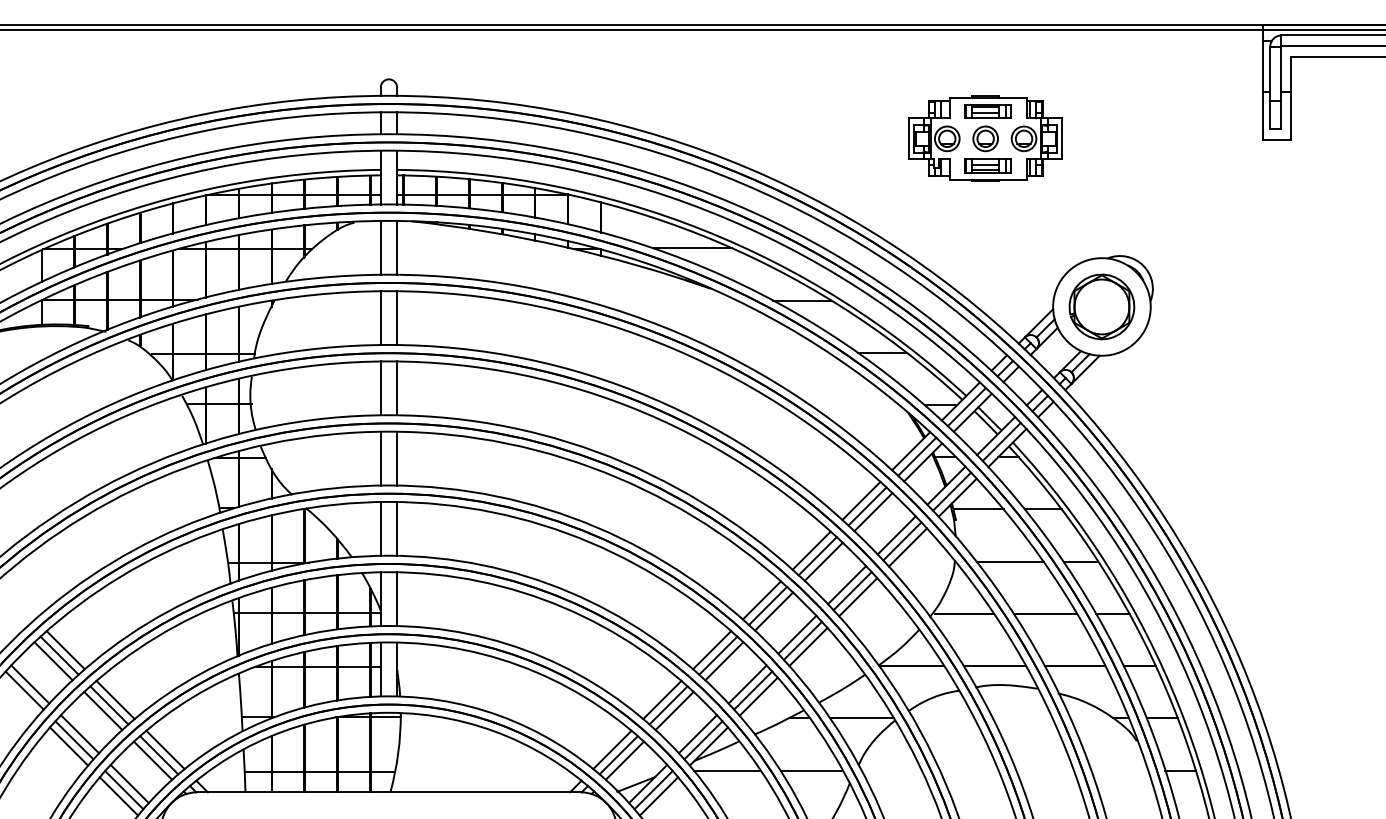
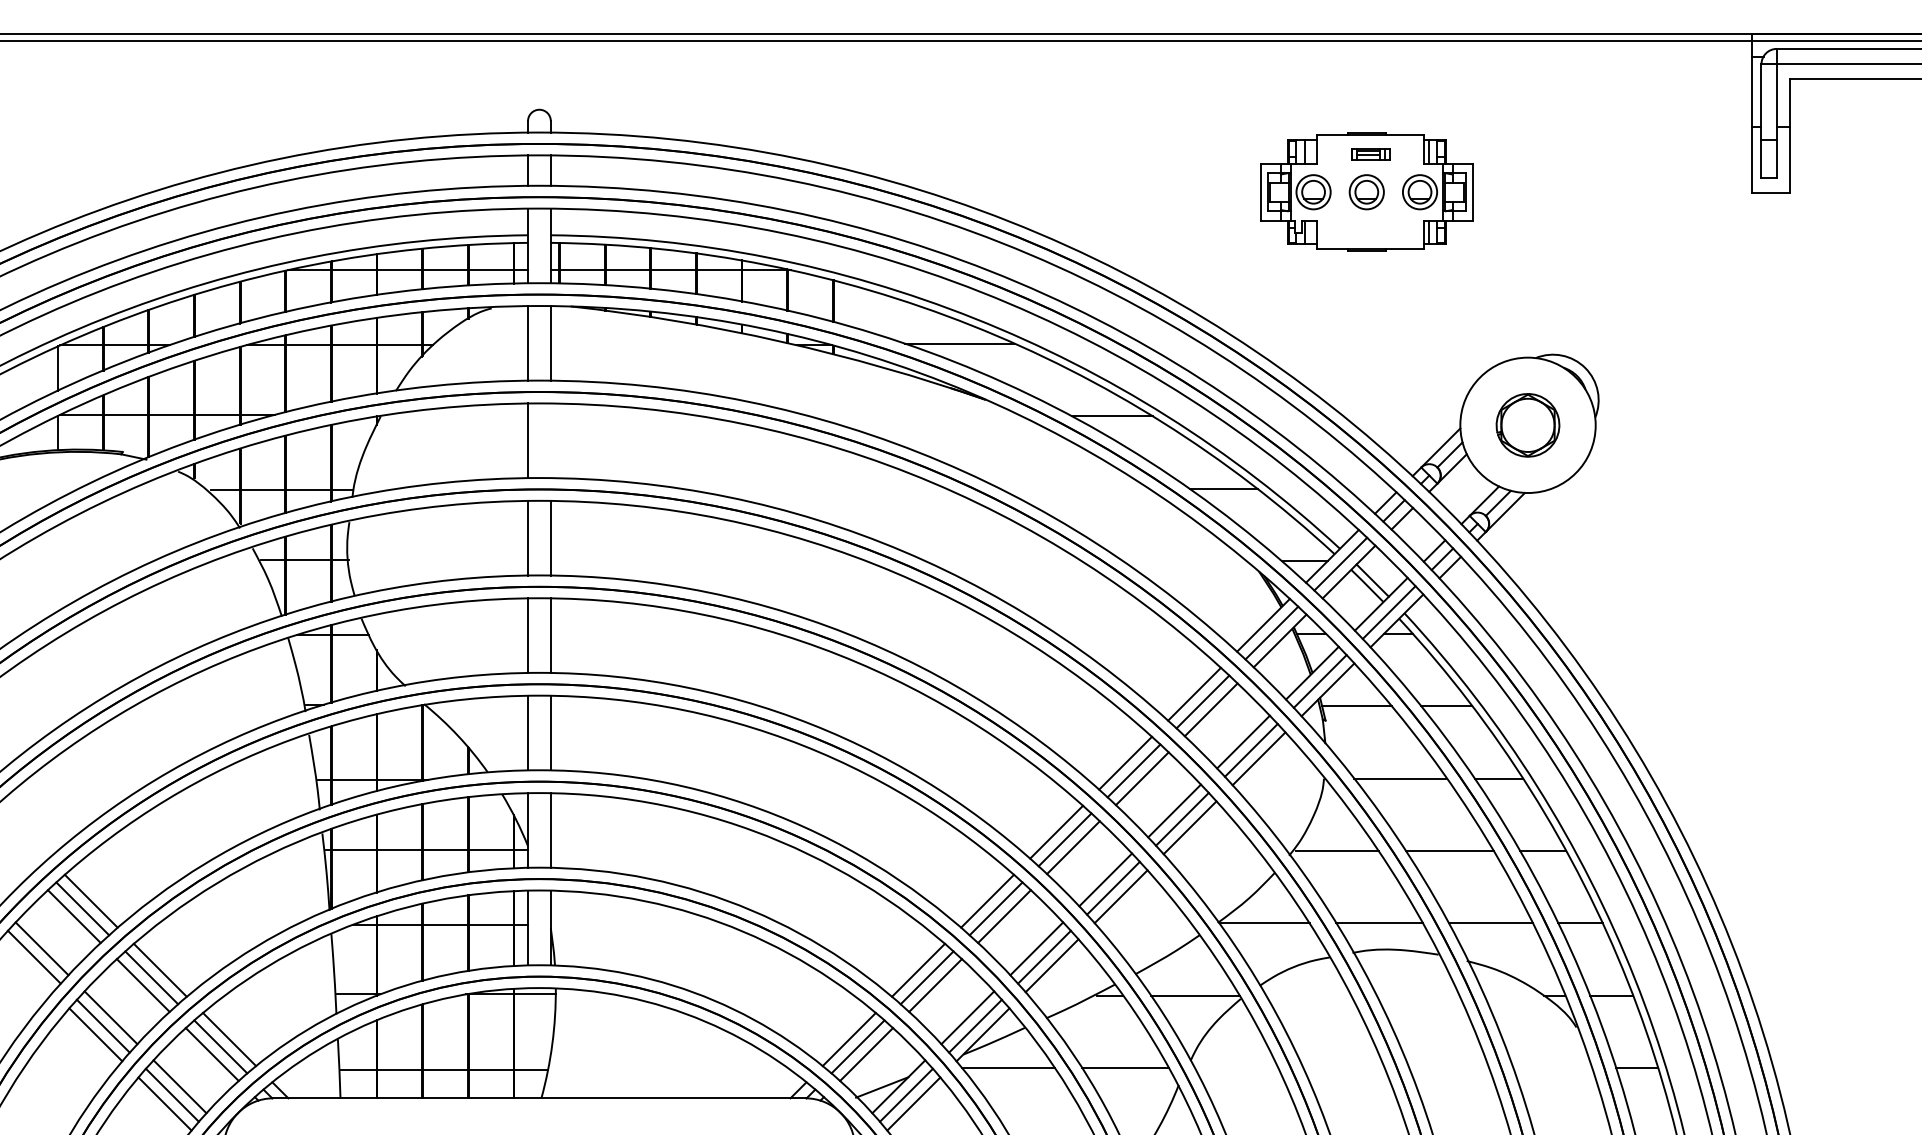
part: (988, 111) -> (1370, 154), size x0.6
part: (988, 166) -> (1370, 230), removed
part: (1101, 307) -> (1527, 425), size x0.7
line: (396, 317) -> (550, 440), removed

